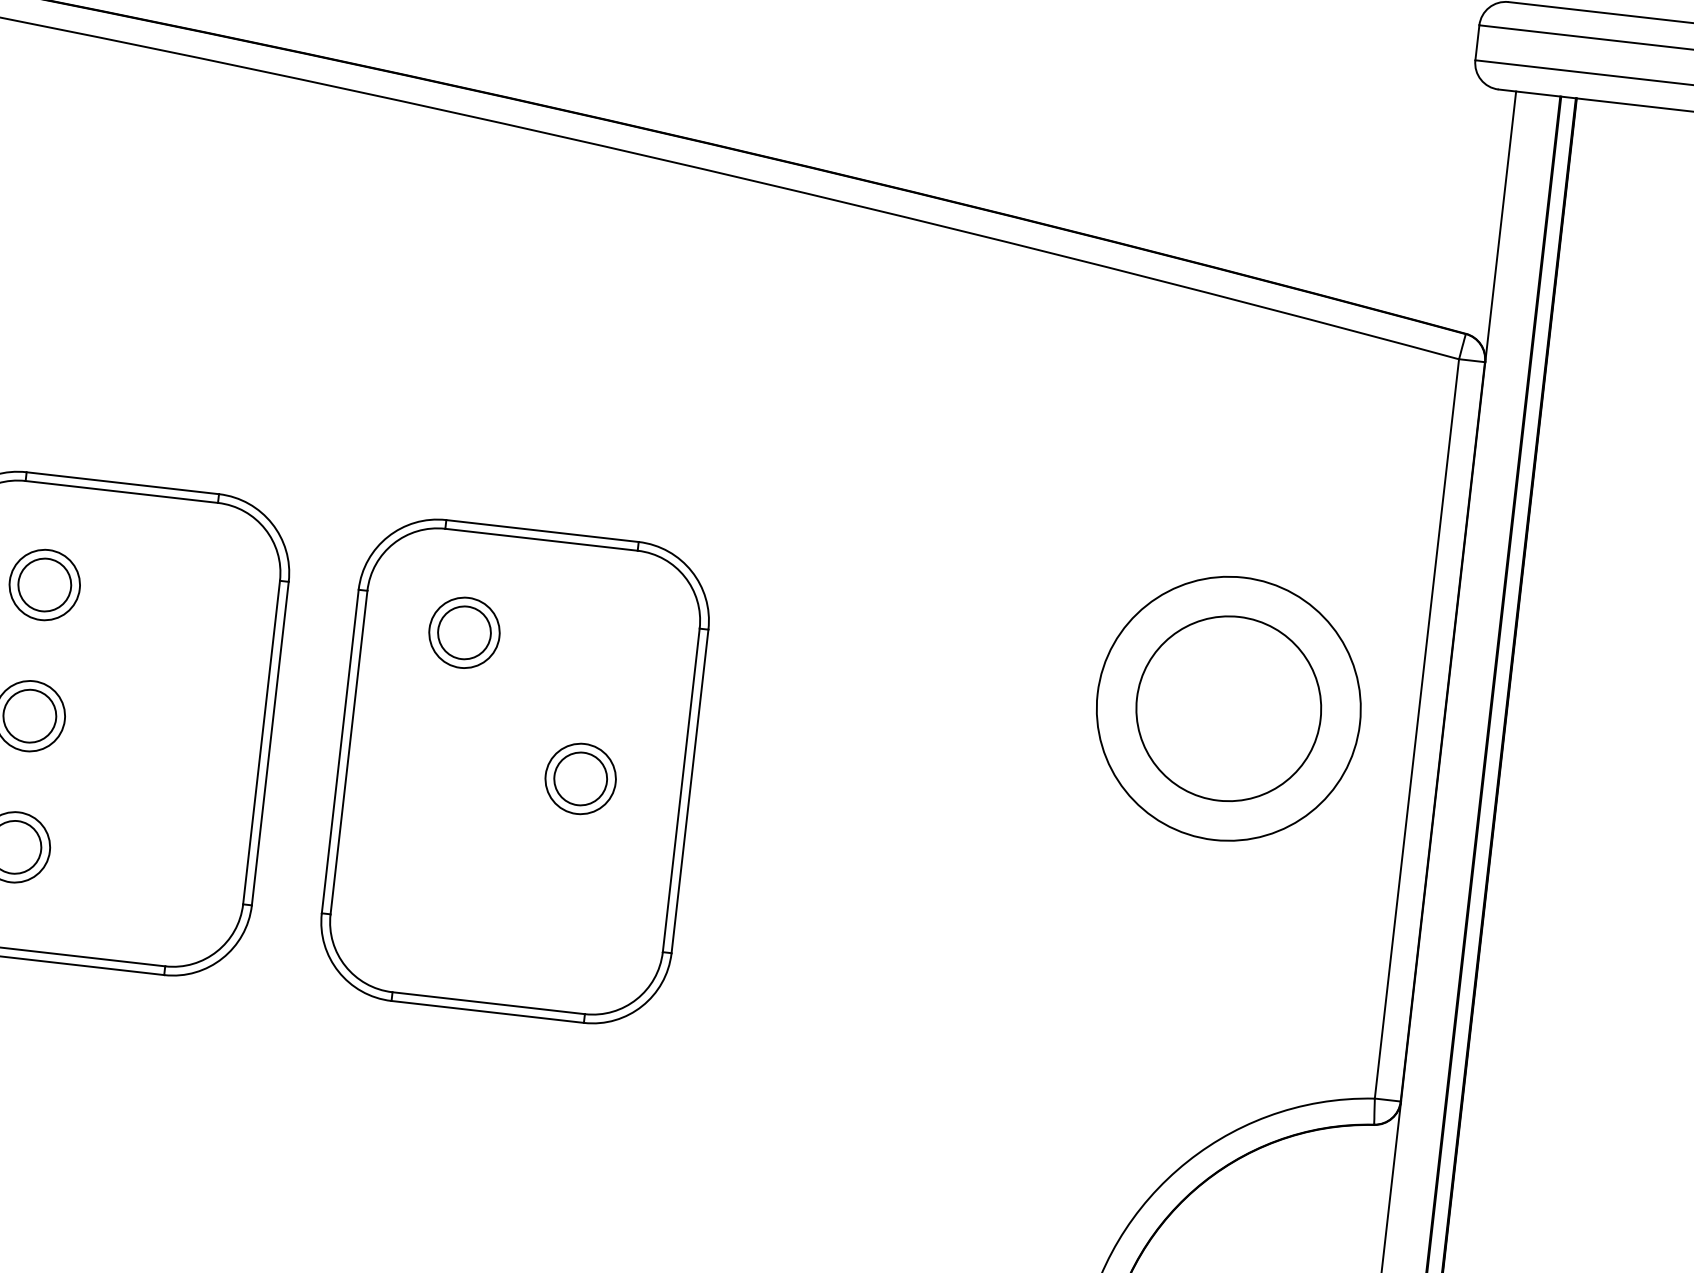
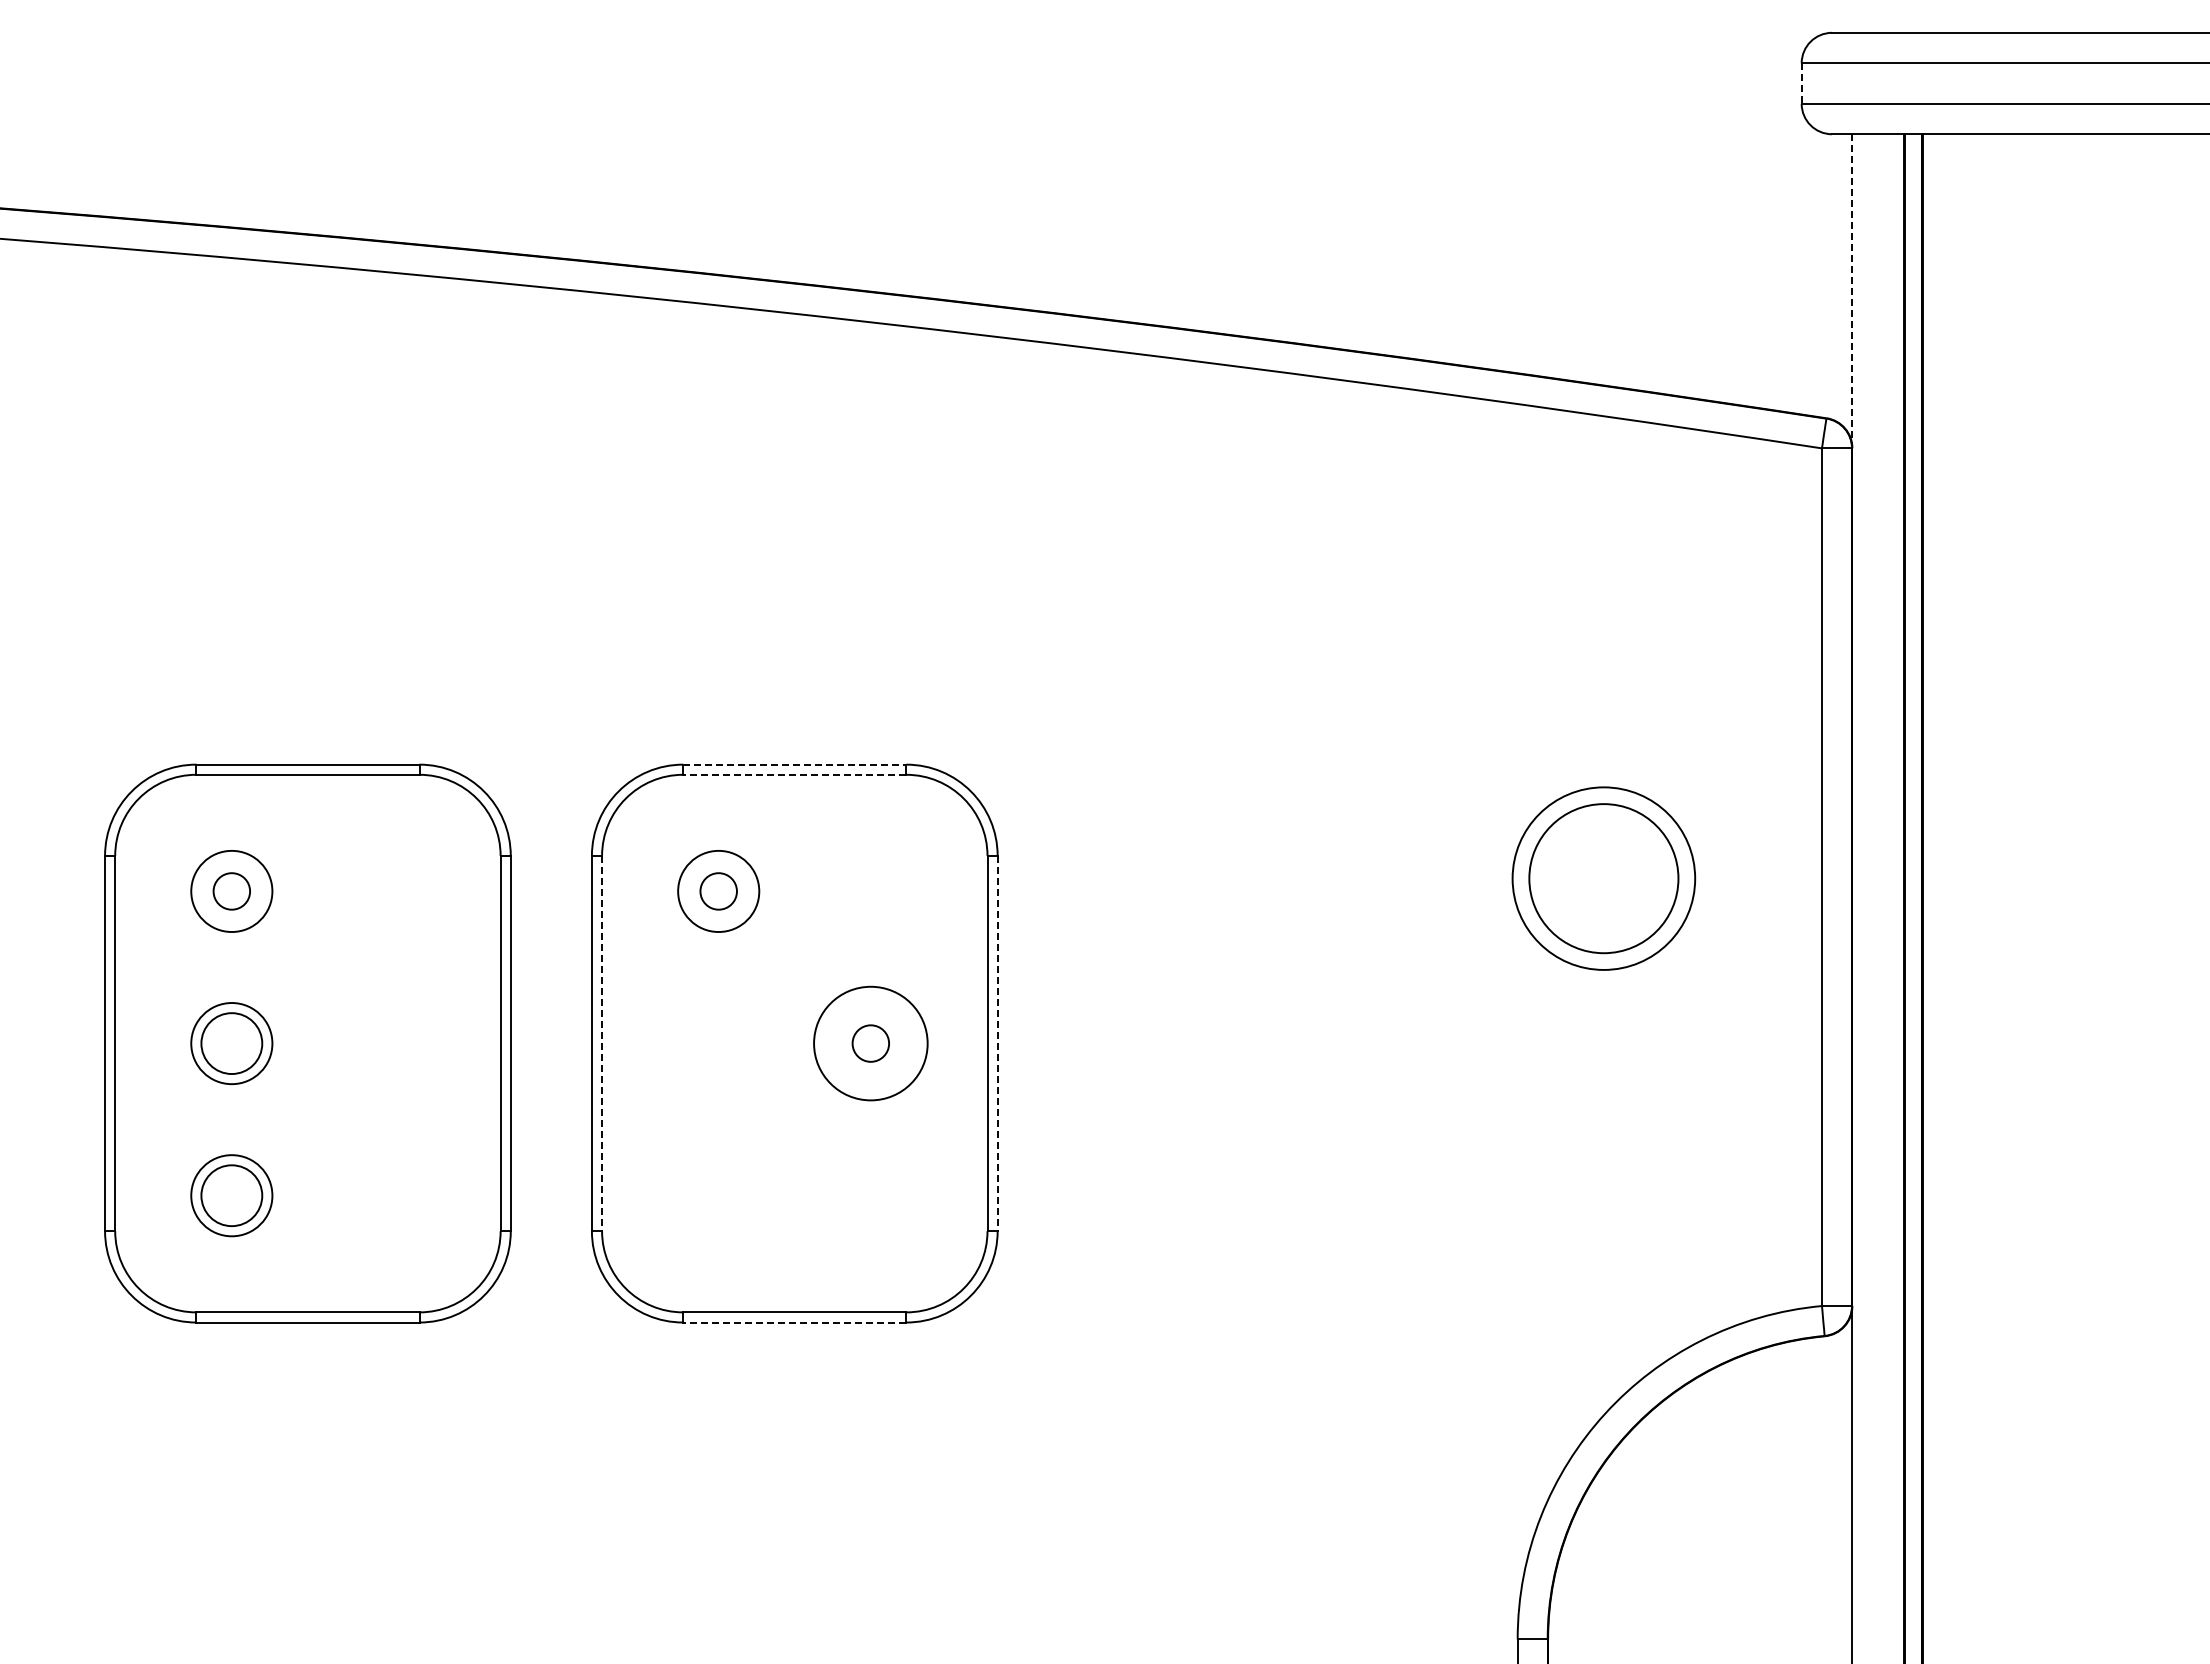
line: (1477, 43) -> (1801, 84), solid -> dashed
line: (1500, 227) -> (1852, 291), solid -> dashed
line: (542, 530) -> (794, 764), solid -> dashed
line: (541, 539) -> (794, 774), solid -> dashed
circle: (44, 585) -> (231, 891), size x0.6
circle: (464, 632) -> (718, 891), size x0.6
circle: (1228, 708) -> (1603, 878), size x0.6
circle: (1228, 708) -> (1603, 878), size x0.7
line: (349, 752) -> (602, 1043), solid -> dashed
circle: (580, 778) -> (870, 1043), size x0.6
circle: (580, 778) -> (870, 1043), size x1.4
line: (689, 791) -> (997, 1043), solid -> dashed
line: (487, 1011) -> (794, 1322), solid -> dashed

